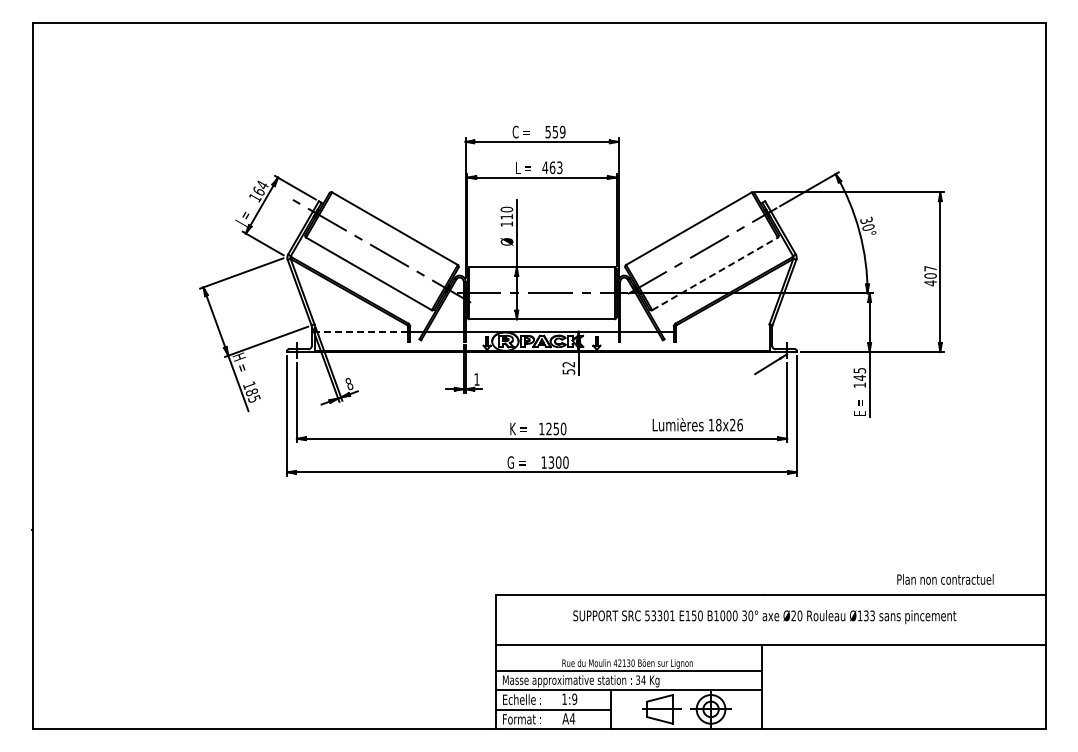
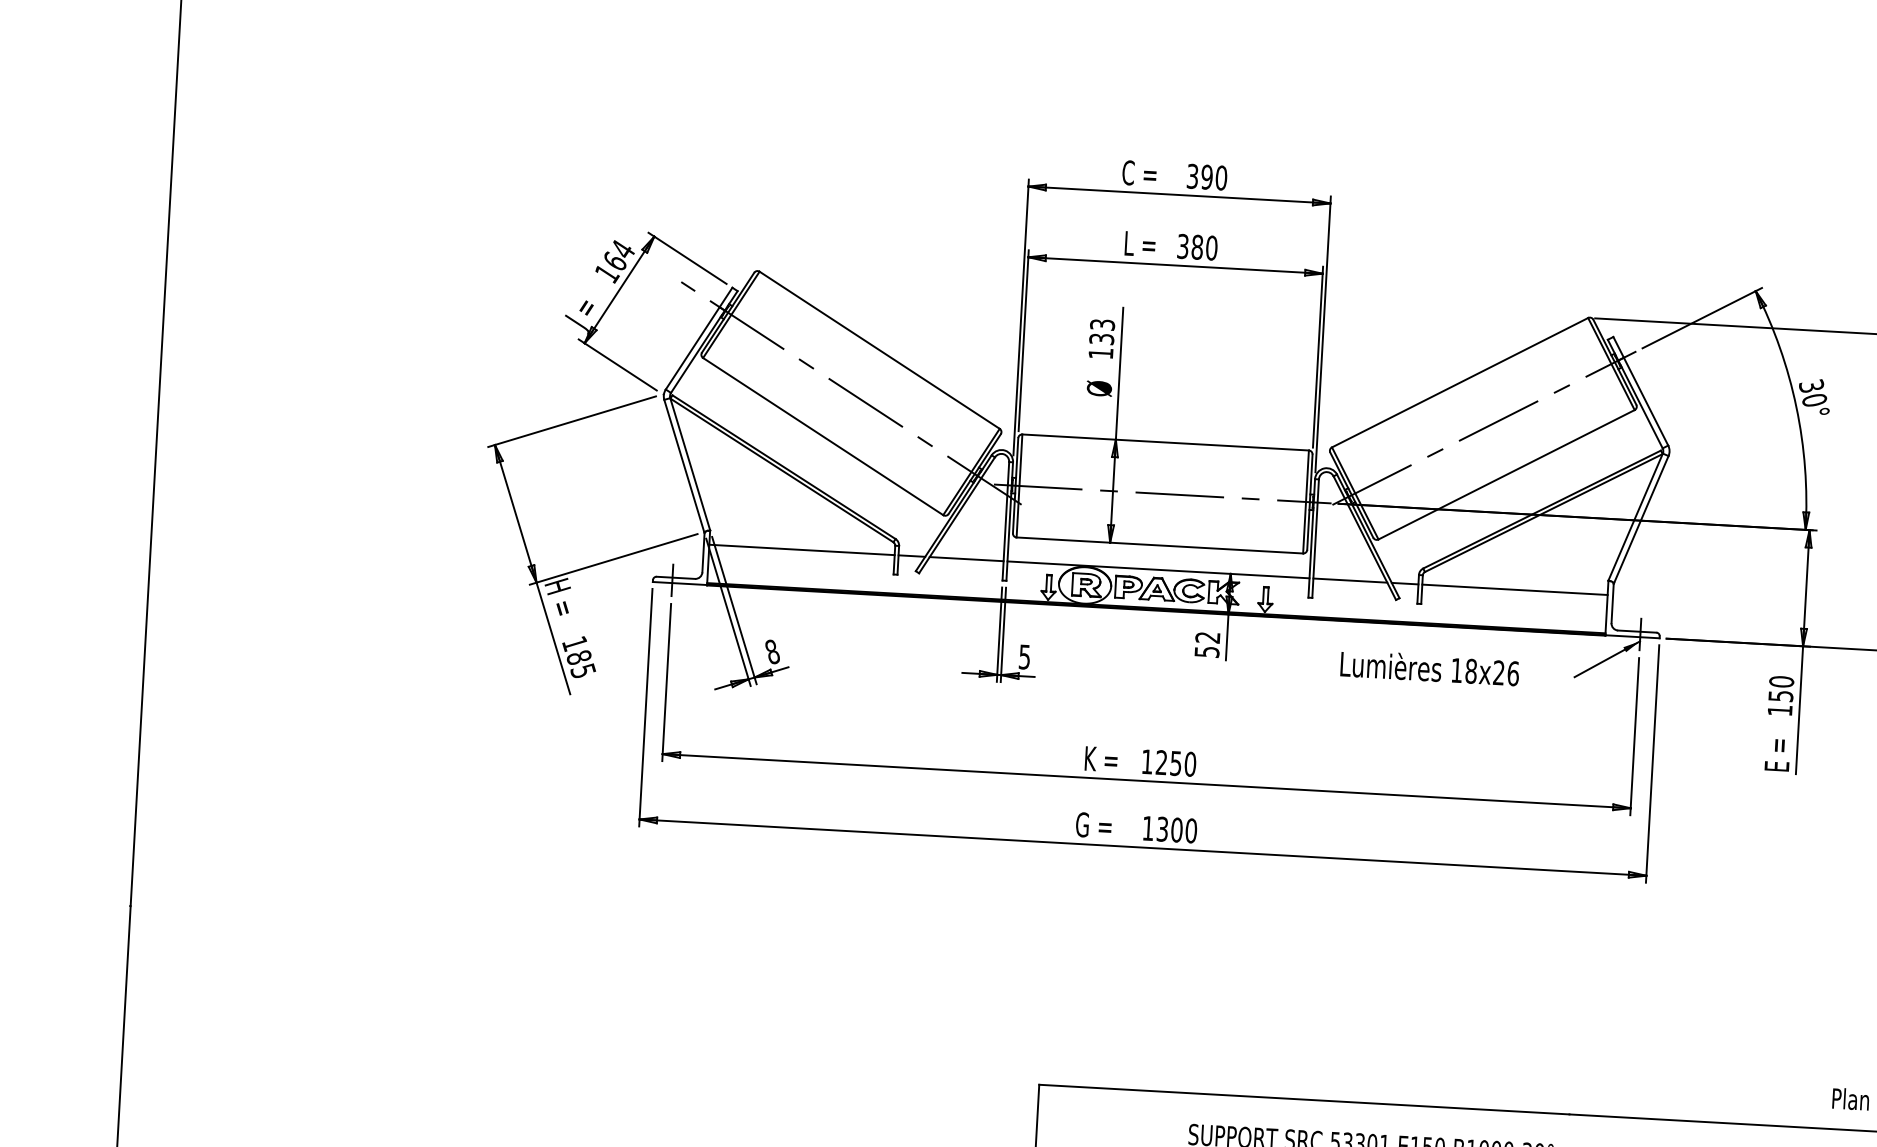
text: (555, 131) -> (1207, 176), 559 -> 390
text: (552, 167) -> (1197, 246), 463 -> 380
text: (506, 212) -> (1101, 330), 110 -> 133
line: (715, 273) -> (1507, 474), dashed -> solid
line: (361, 331) -> (802, 549), dashed -> solid
line: (722, 331) -> (1514, 589), added
text: (859, 373) -> (1780, 687), 145 -> 150
text: (476, 379) -> (1023, 656), 1 -> 5
text: (697, 424) -> (1429, 667), moved

